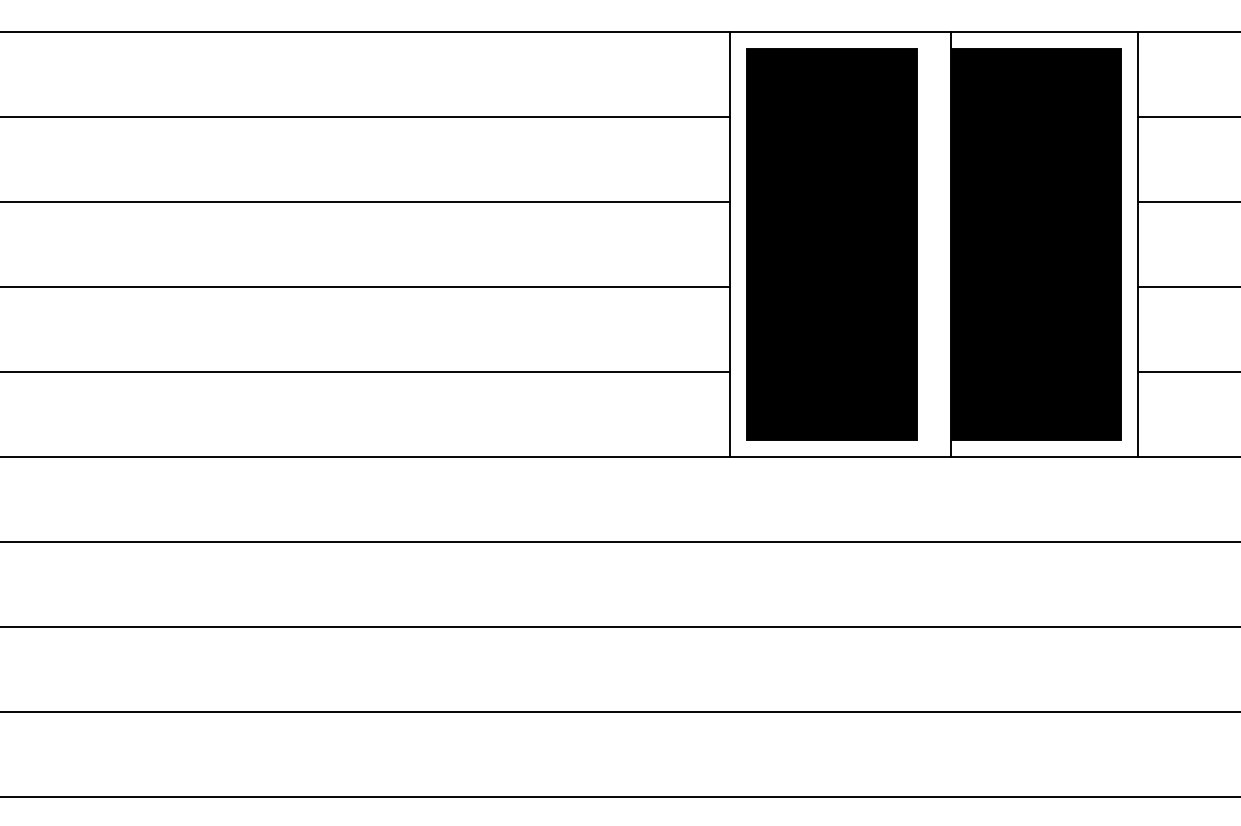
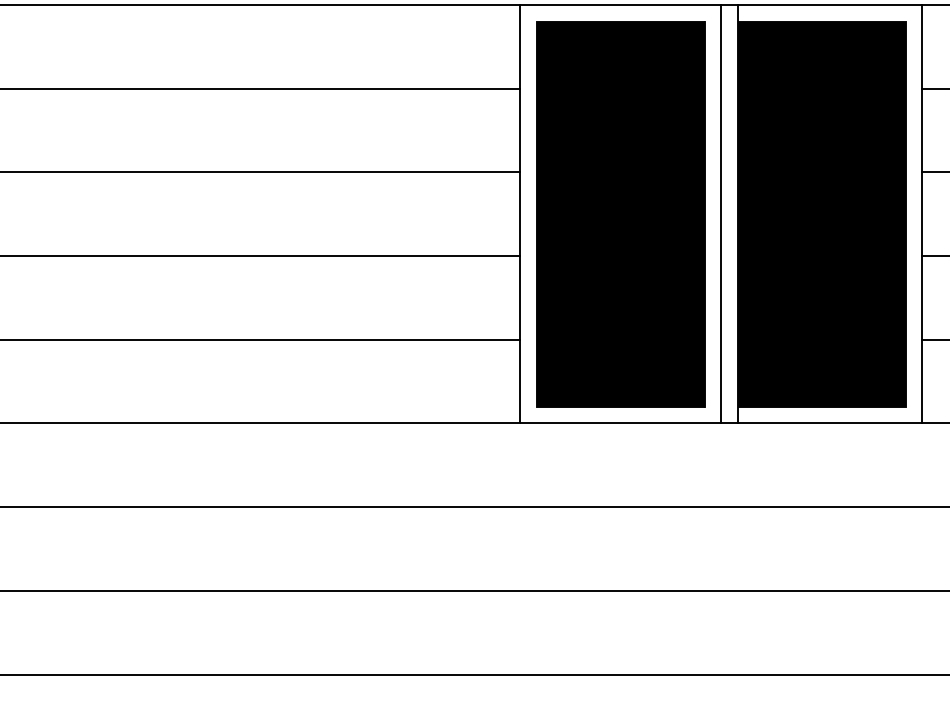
line: (933, 243) -> (721, 213), added

